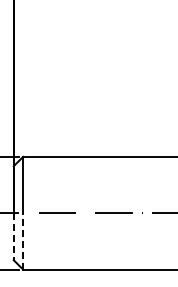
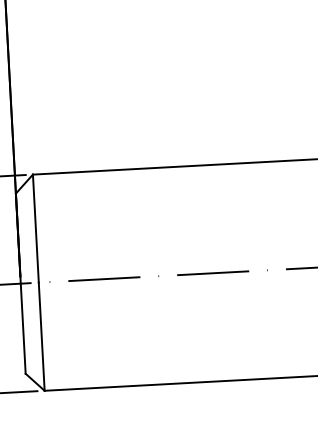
line: (13, 237) -> (22, 330), dashed -> solid
line: (23, 240) -> (42, 334), dashed -> solid

